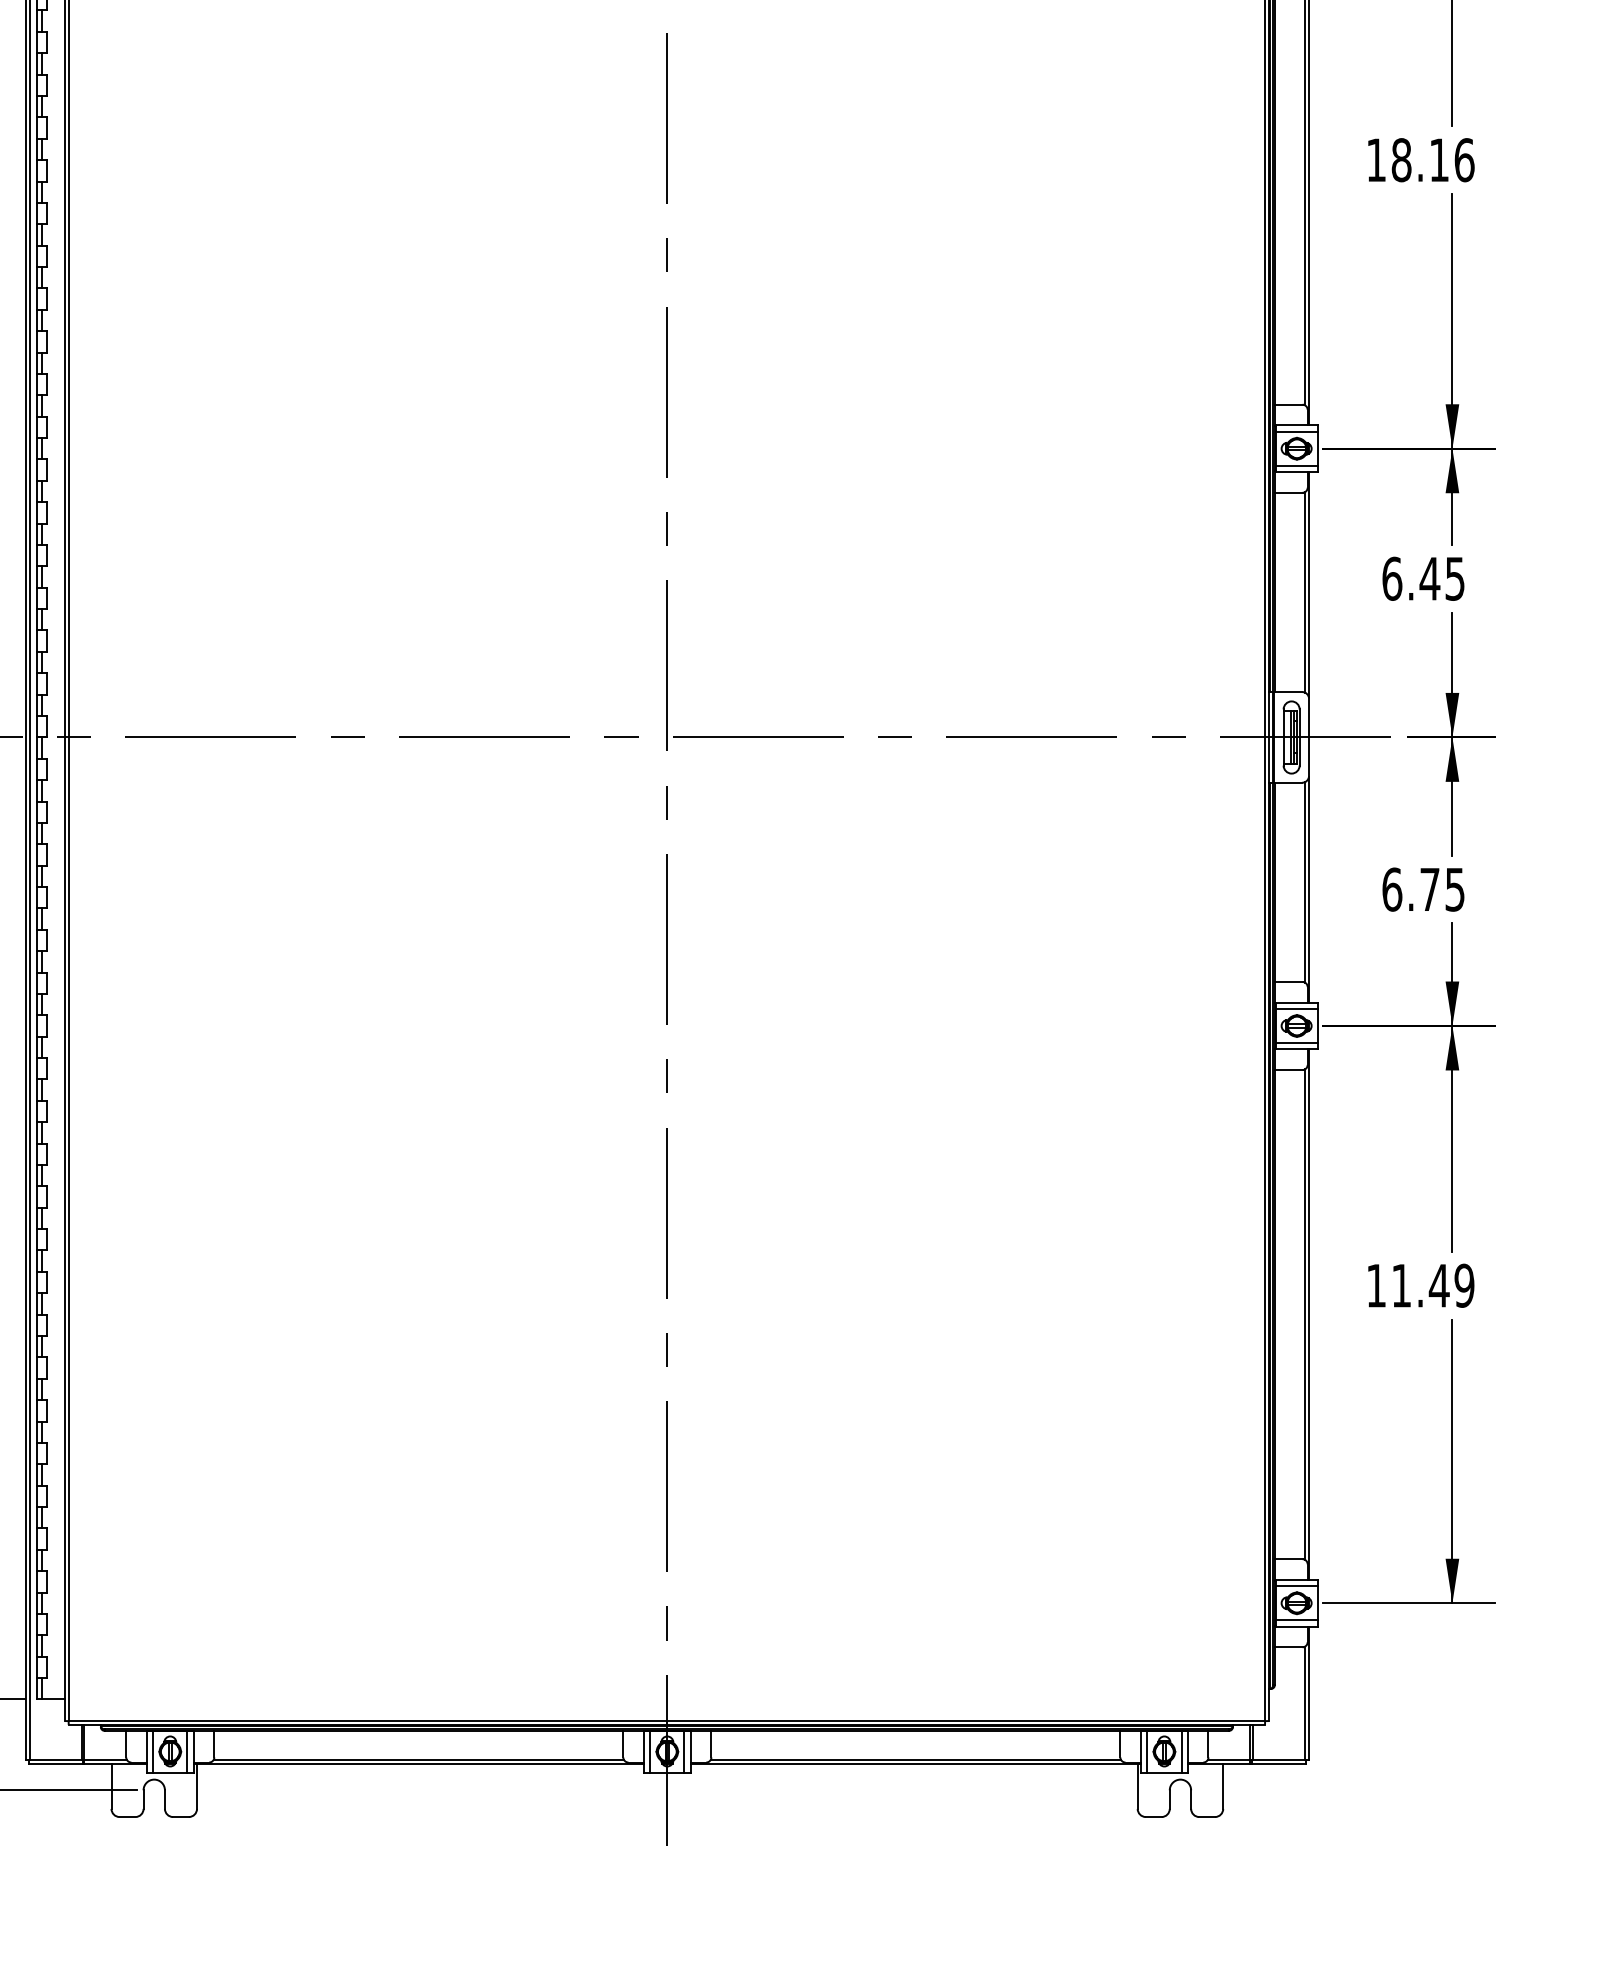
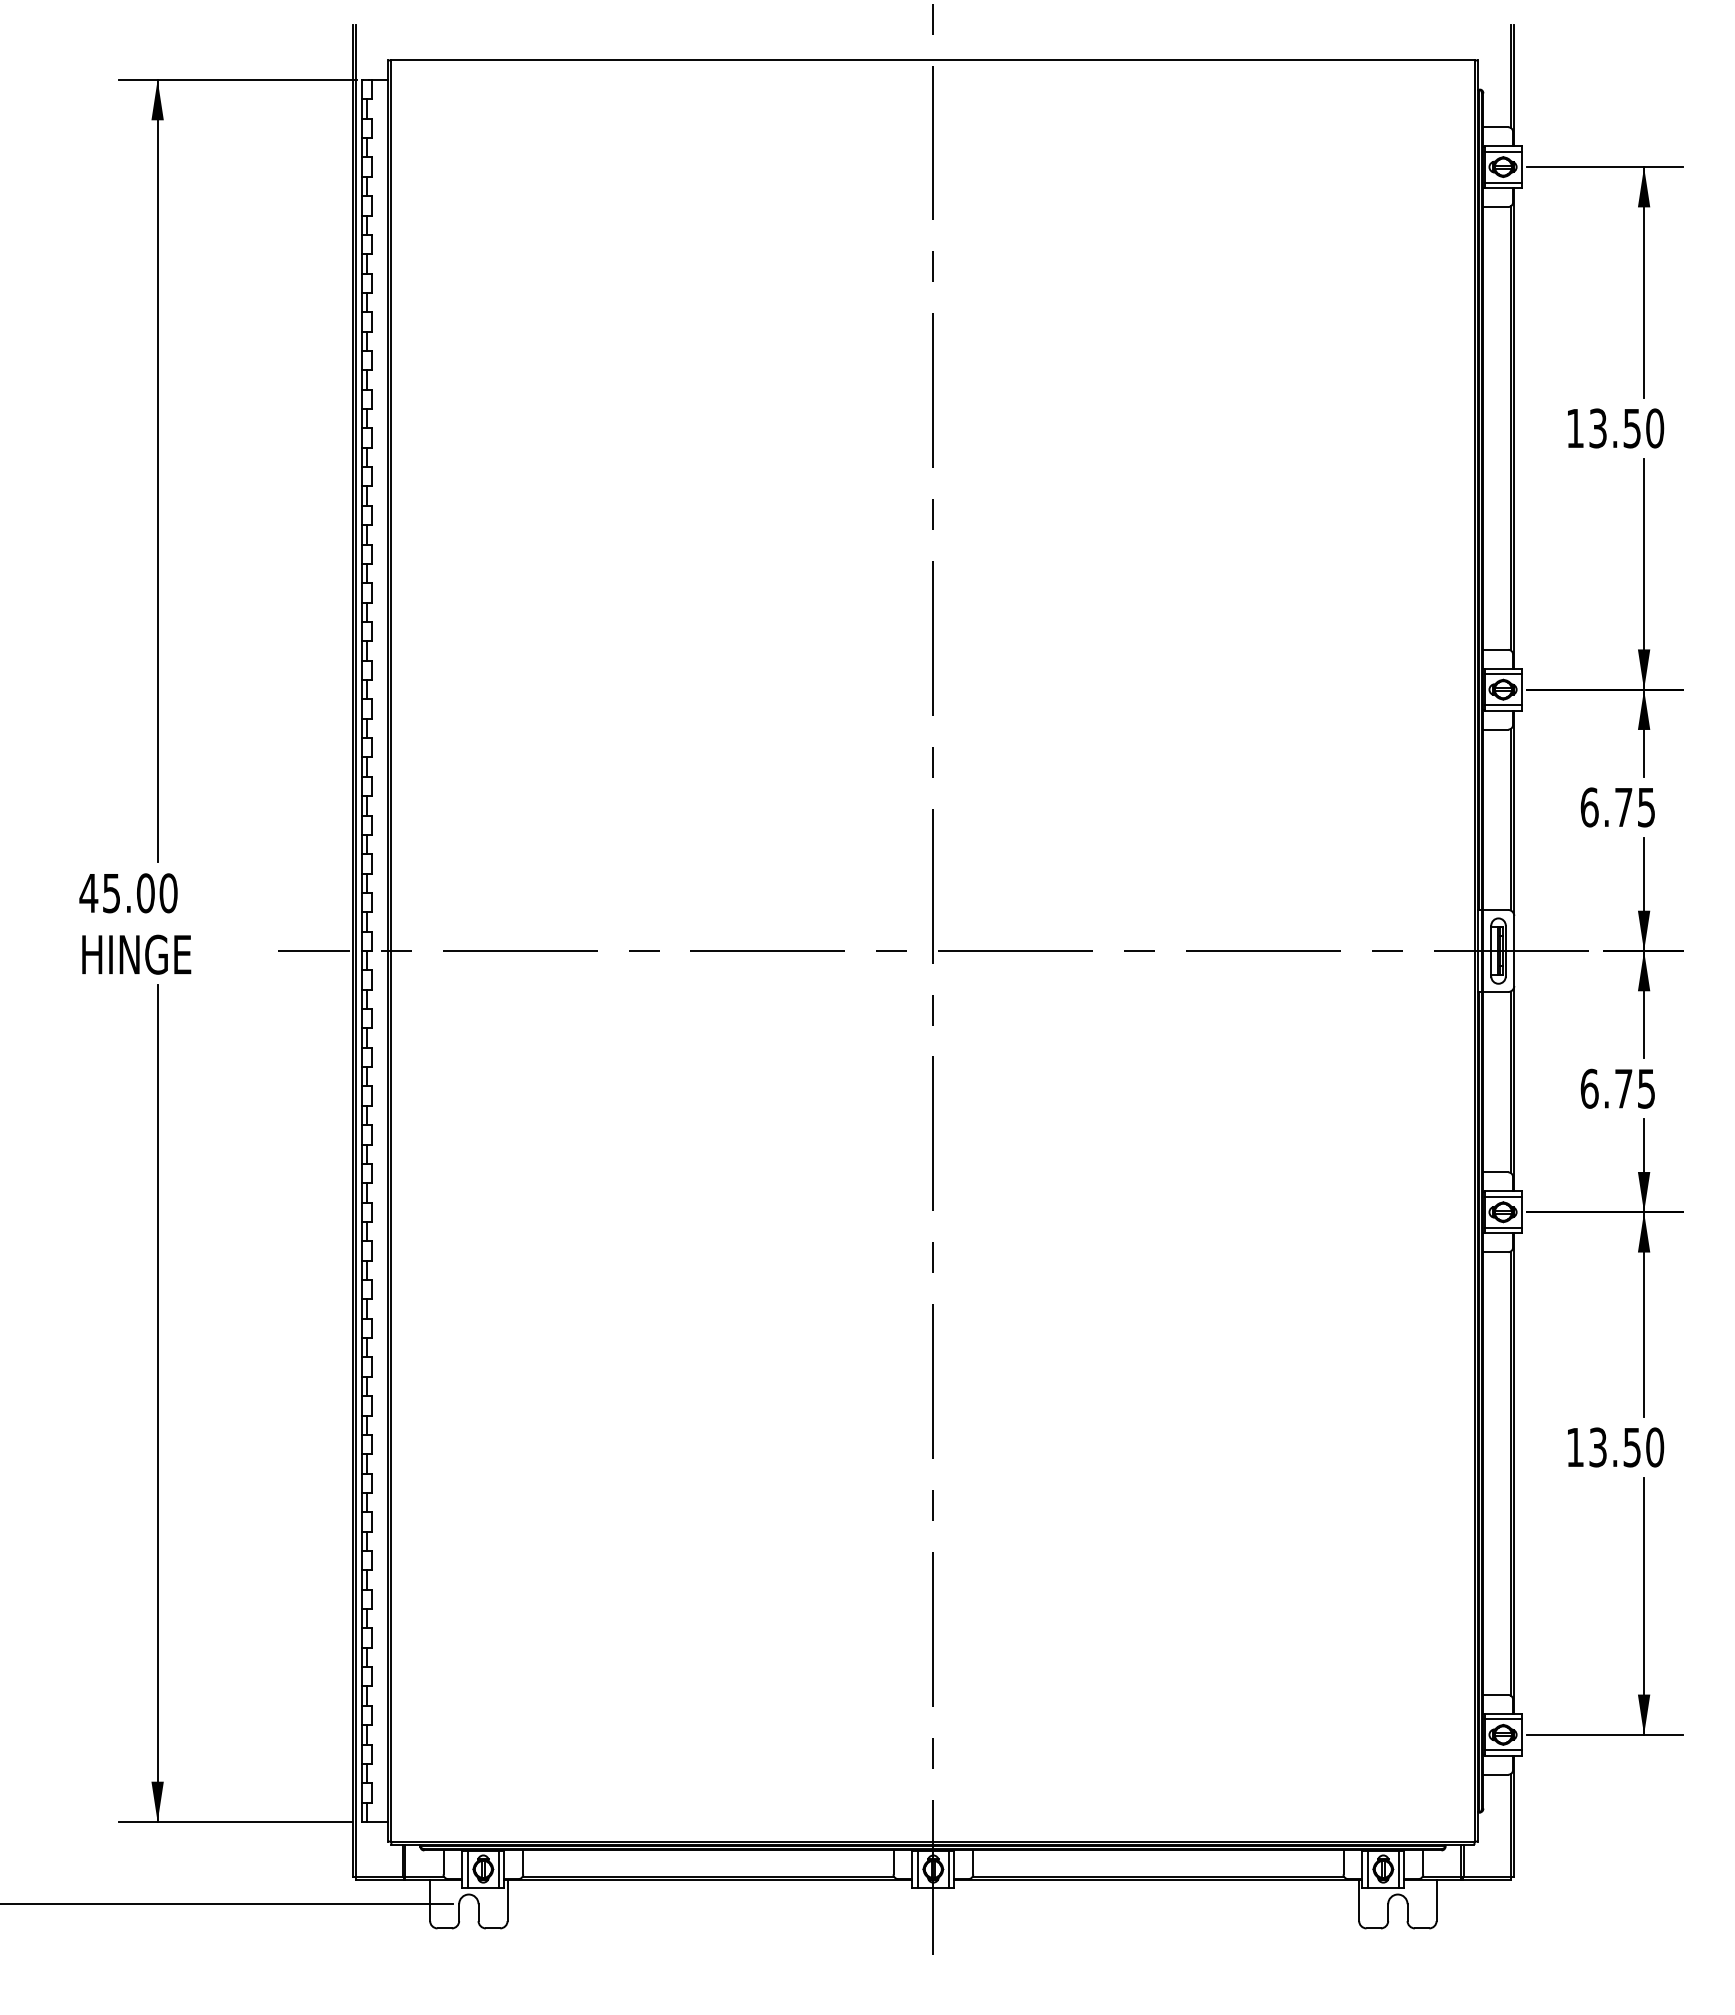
text: (1432, 160) -> (1626, 428), 18.16 -> 13.50
text: (1429, 578) -> (1623, 807), 6.45 -> 6.75
text: (1432, 1285) -> (1626, 1447), 11.49 -> 13.50

